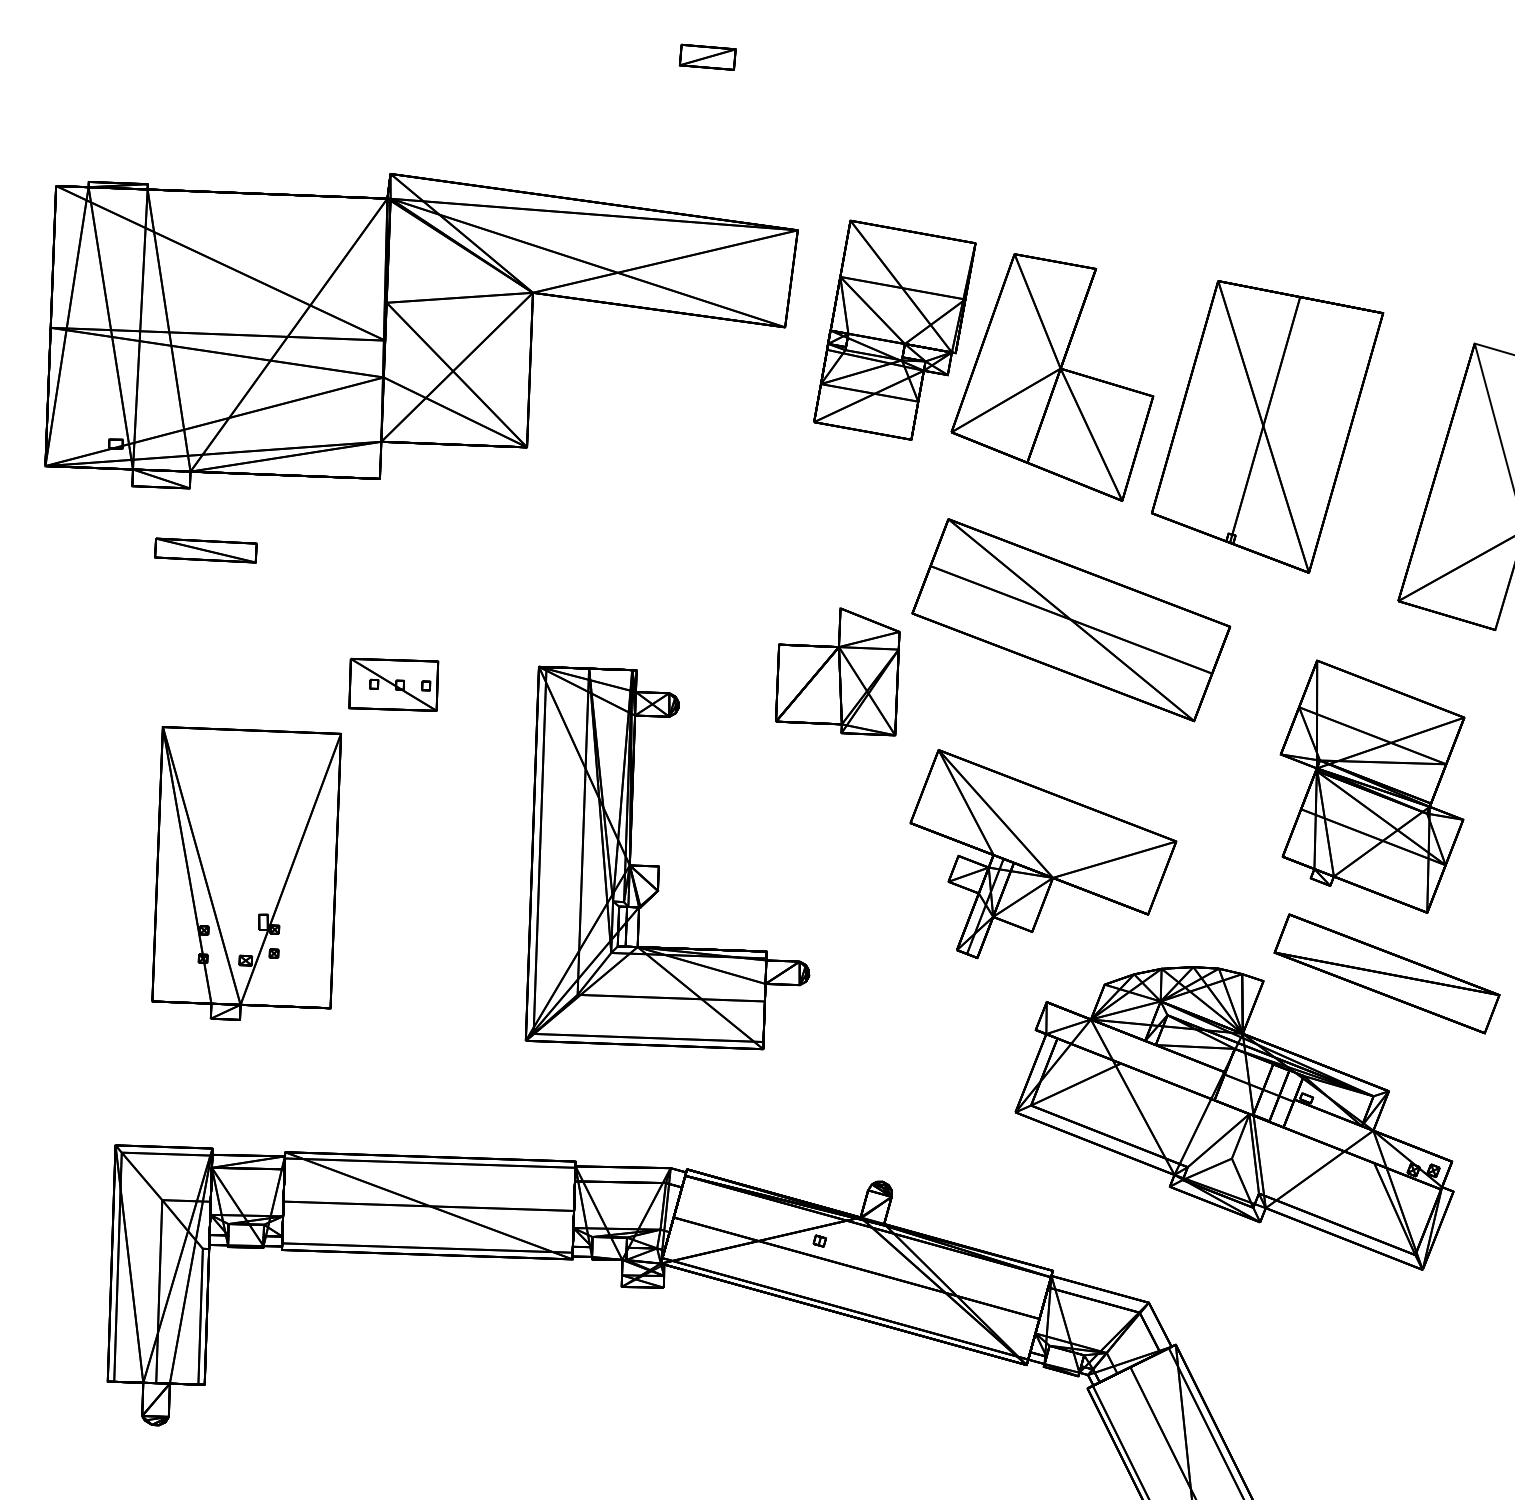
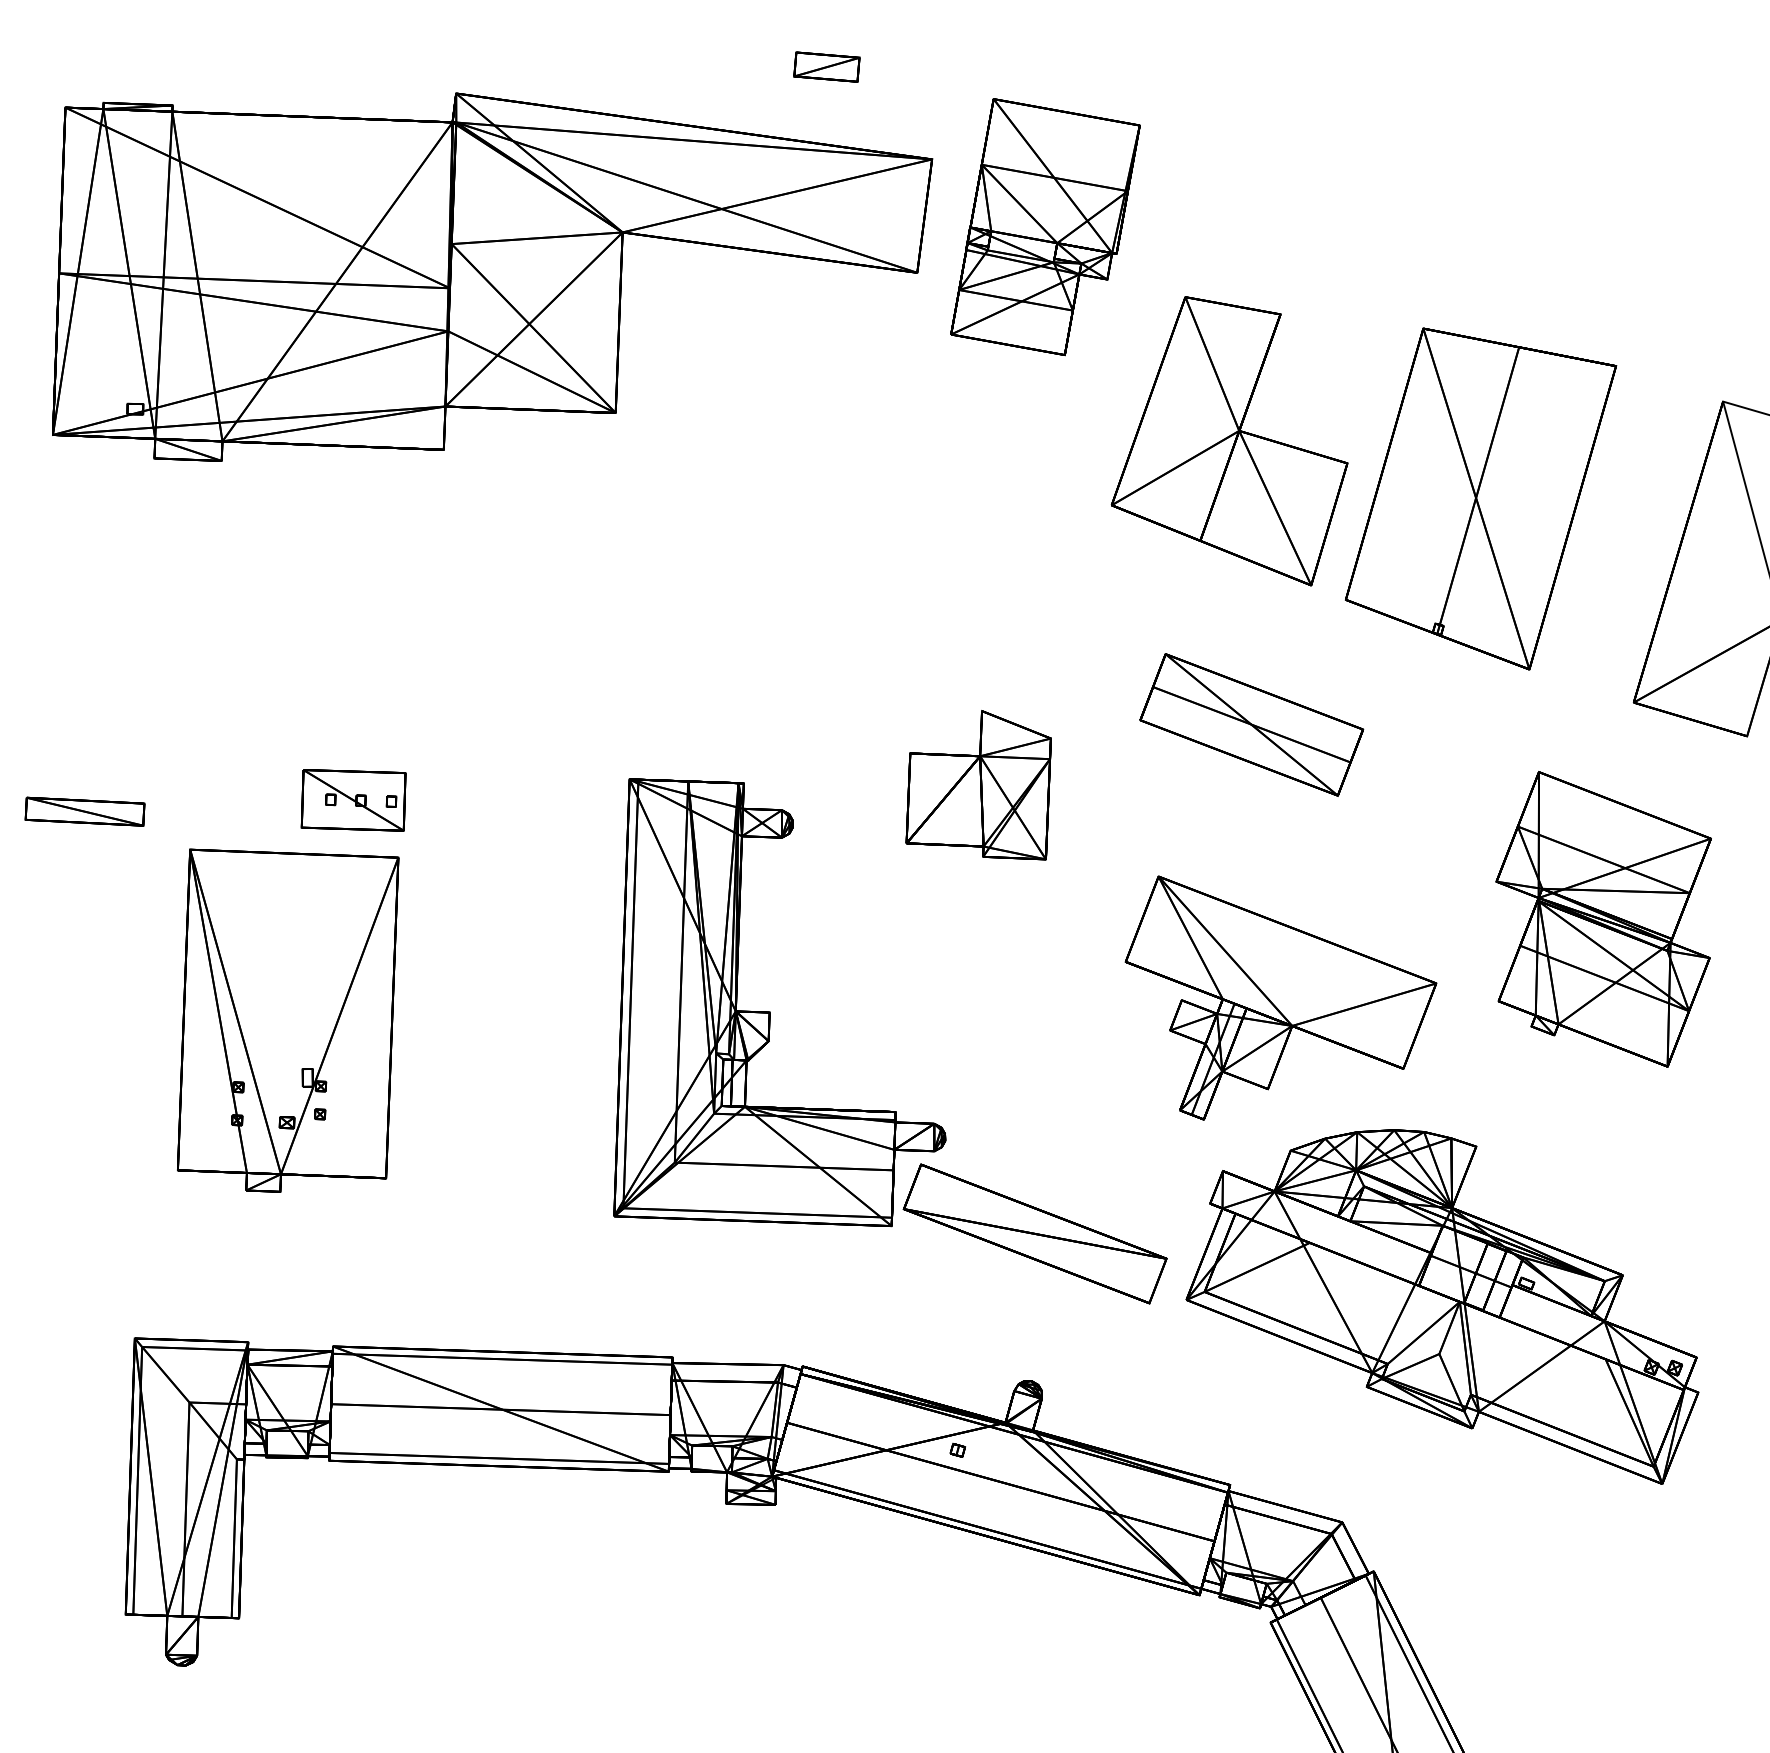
part: (894, 329) -> (1045, 226), moved
part: (421, 331) -> (492, 277), moved
part: (205, 550) -> (84, 811), moved
part: (1071, 620) -> (1251, 725), size x0.6
part: (393, 684) -> (353, 799), moved
part: (1043, 854) -> (1281, 998), moved
part: (1386, 973) -> (1034, 1233), moved

